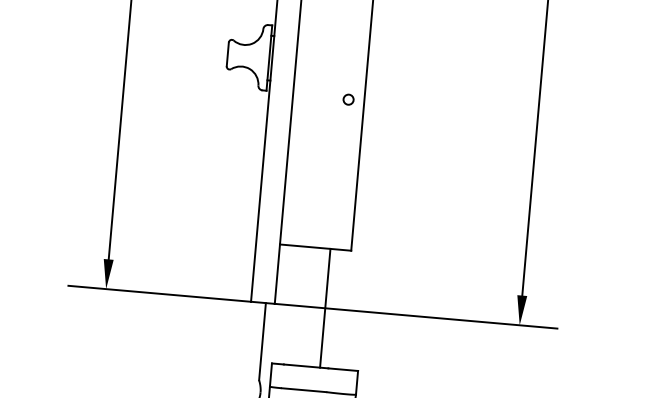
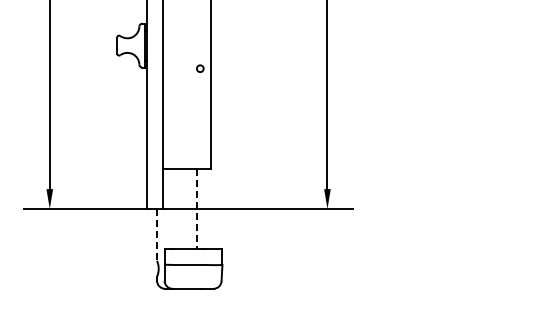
line: (324, 308) -> (196, 209), solid -> dashed
line: (263, 341) -> (157, 234), solid -> dashed

